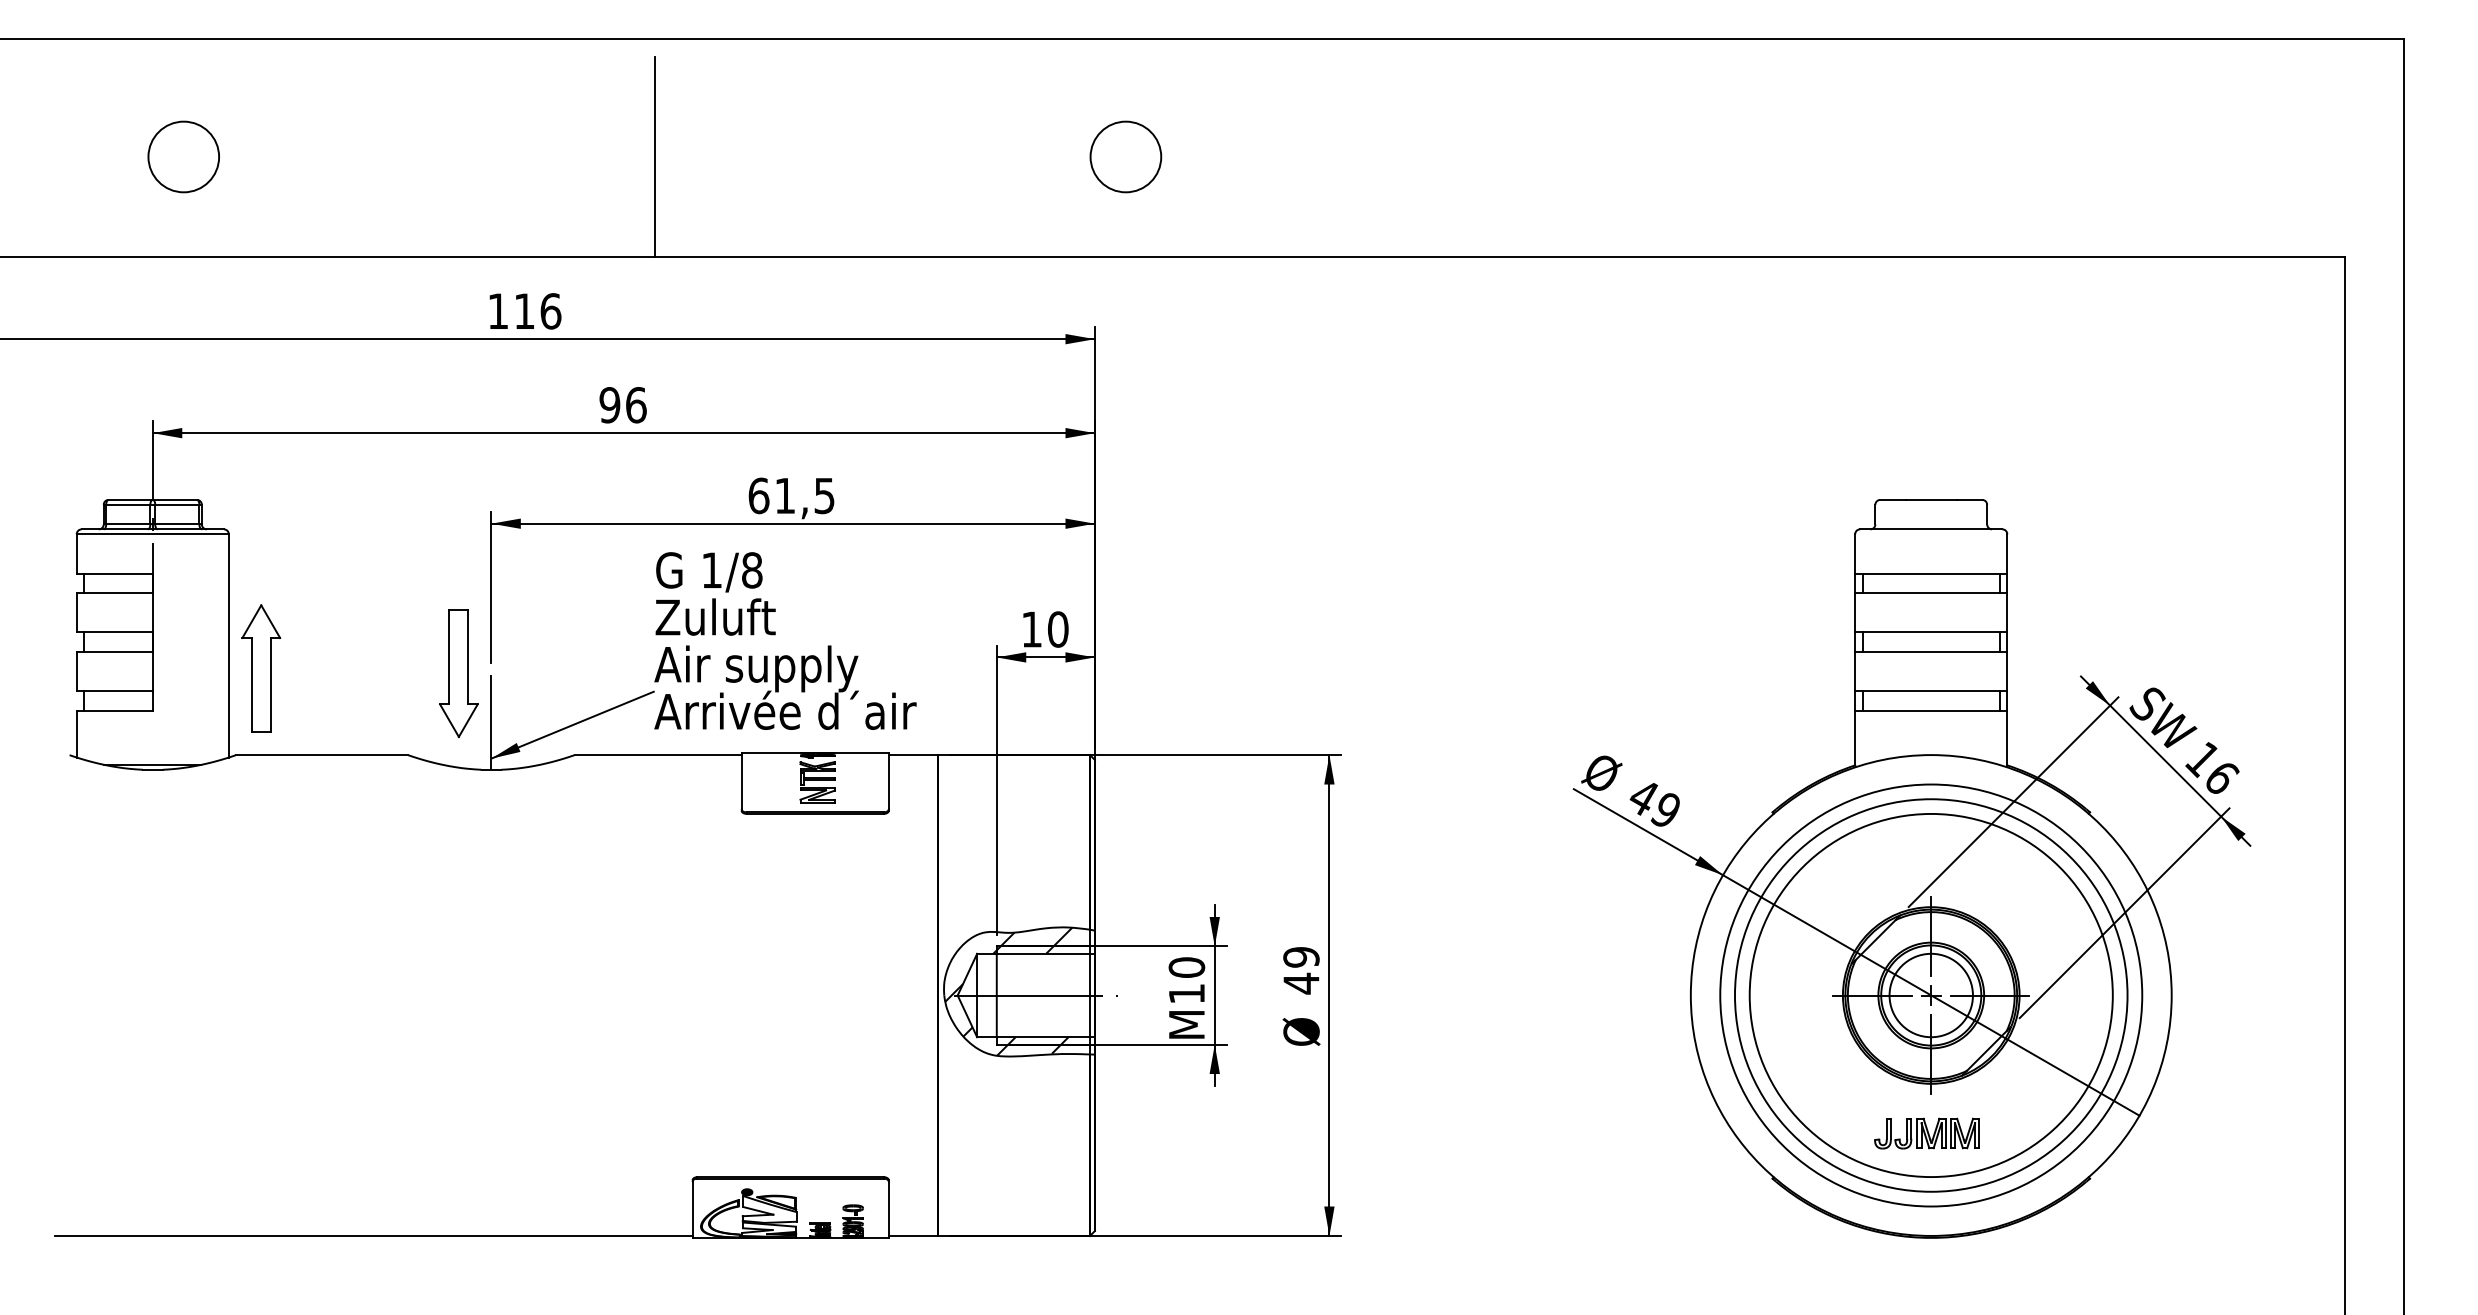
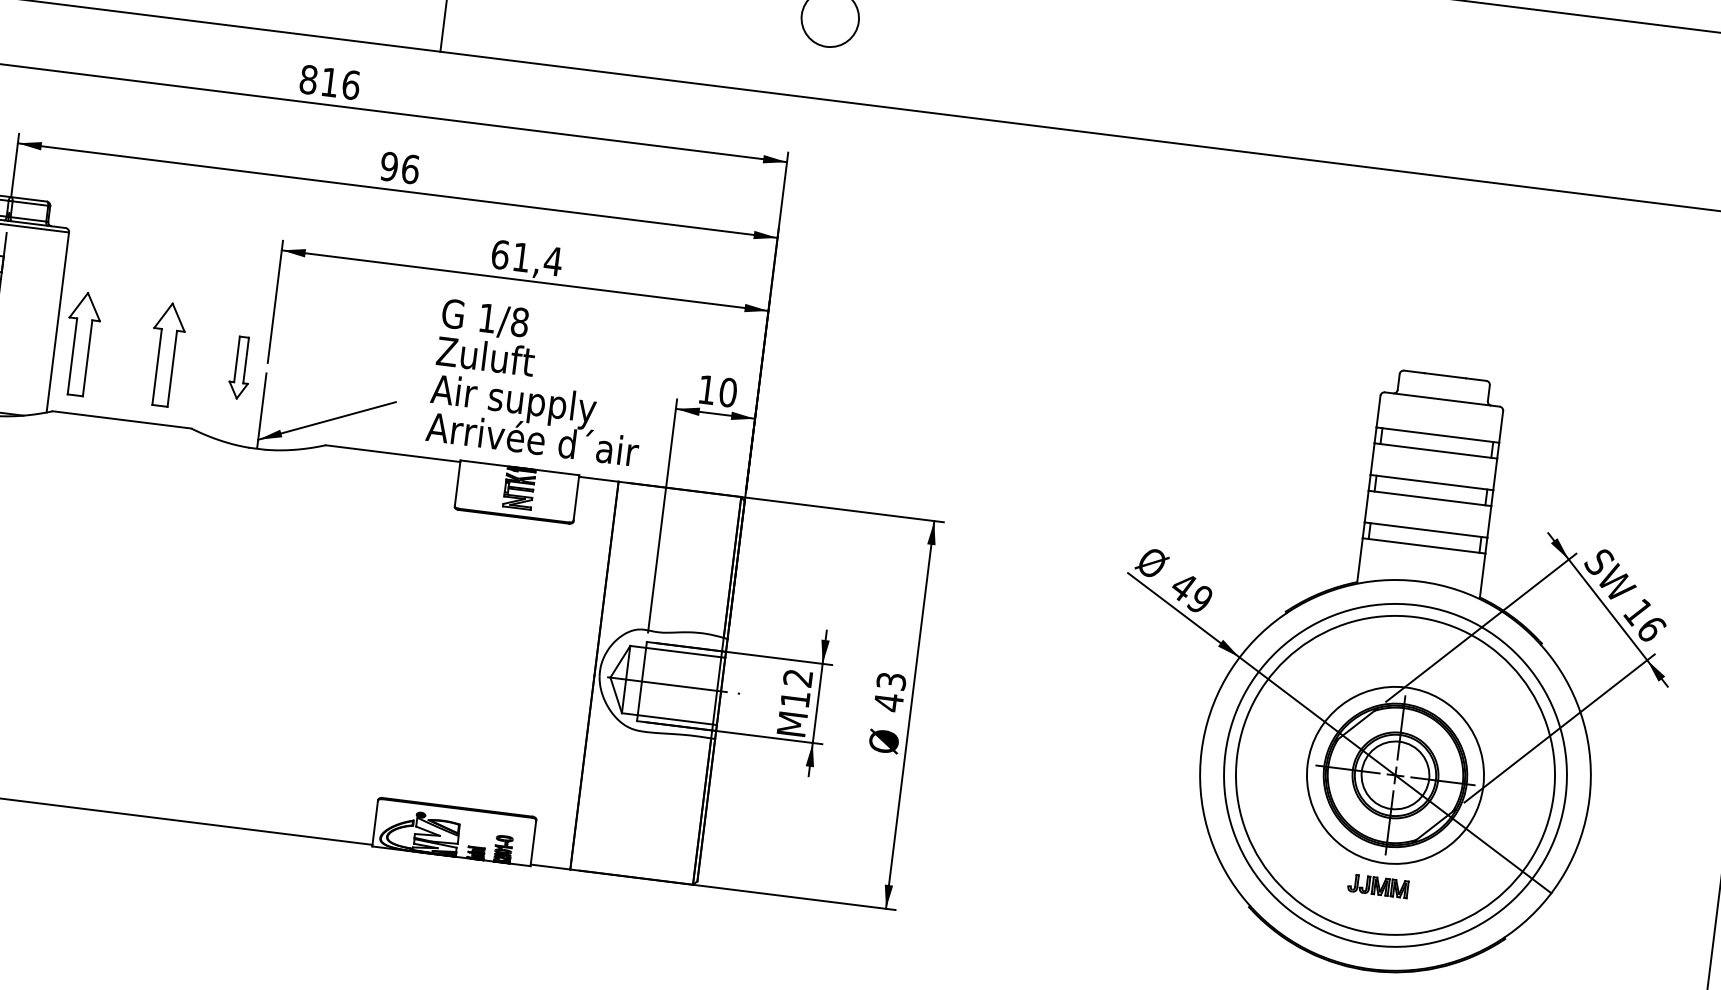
text: (498, 311) -> (308, 79), 116 -> 816
text: (824, 496) -> (553, 261), 61,5 -> 61,4
part: (775, 635) -> (532, 377), moved
part: (366, 668) -> (166, 354), added
part: (458, 673) -> (240, 367), size x0.6
text: (1301, 957) -> (891, 681), 49 -> 43
text: (1186, 967) -> (797, 678), M10 -> M12
hatch: (1008, 991) -> (651, 679), removed
circle: (1930, 995) -> (1394, 775), size x0.6
part: (1926, 1133) -> (1377, 886), size x0.7

